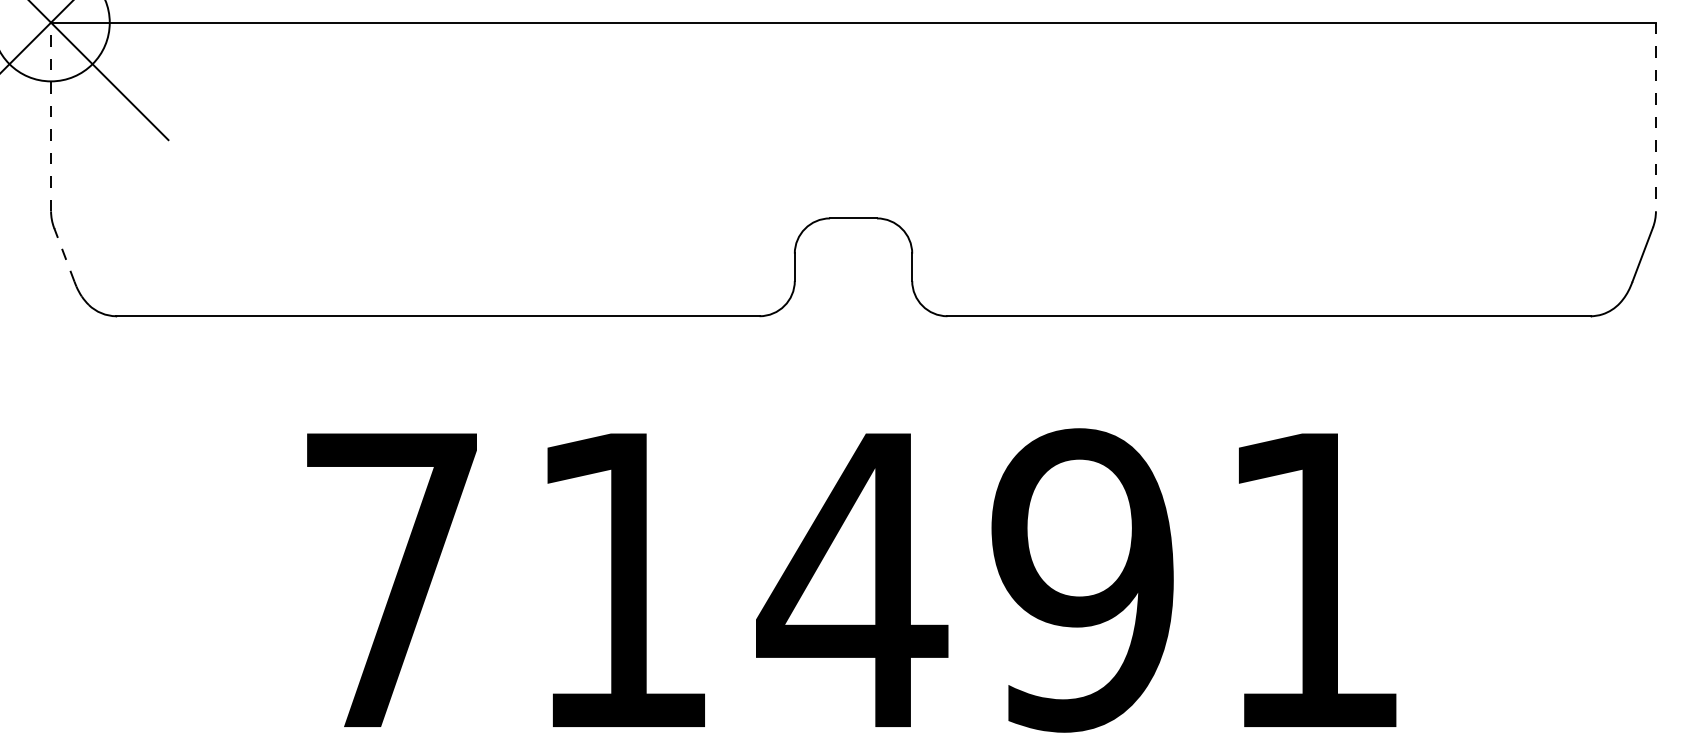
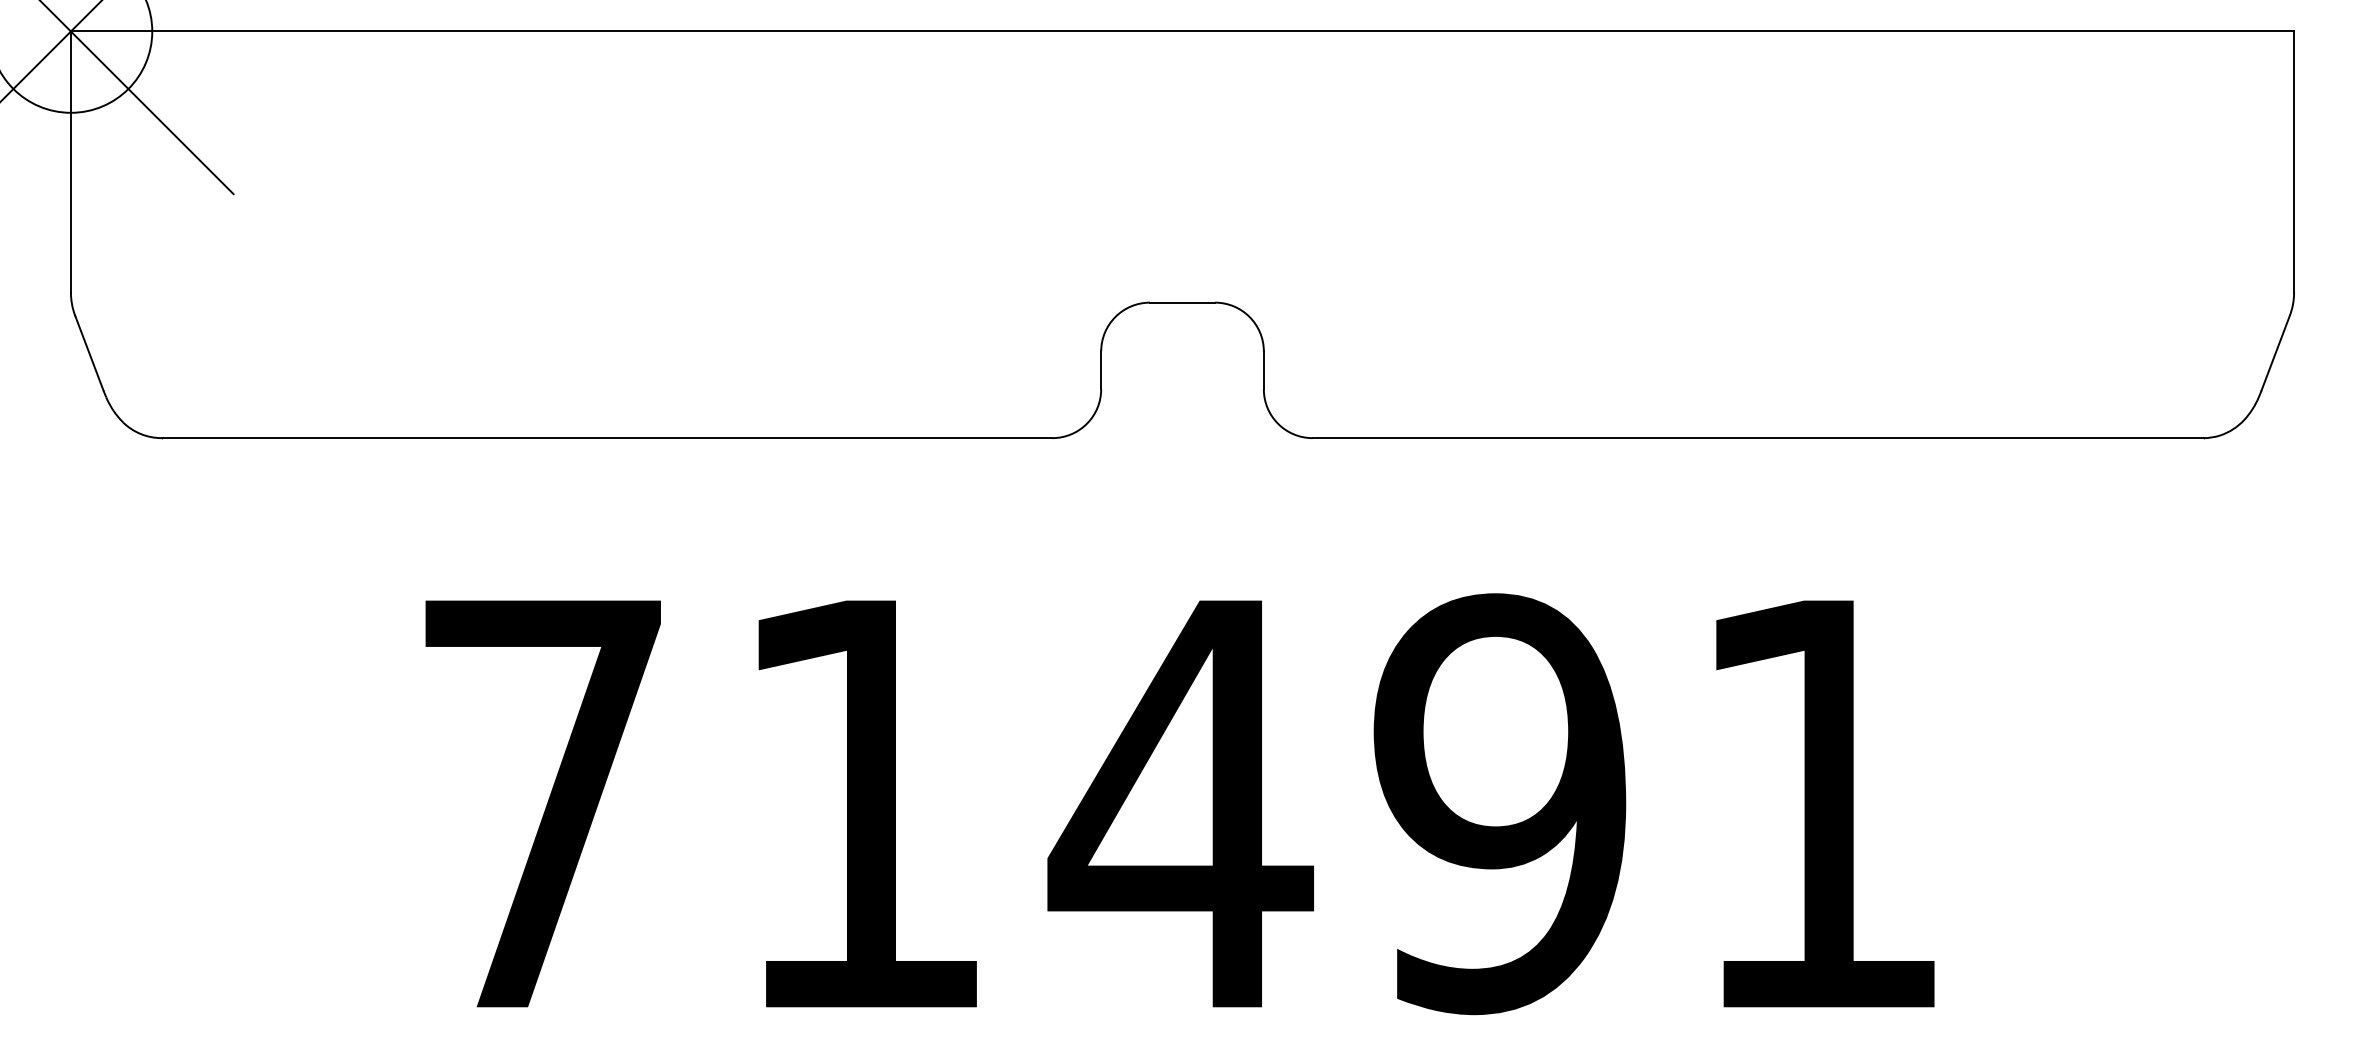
line: (50, 117) -> (70, 162), dashed -> solid
line: (1656, 117) -> (2294, 162), dashed -> solid
line: (64, 255) -> (89, 353), dashed -> solid

